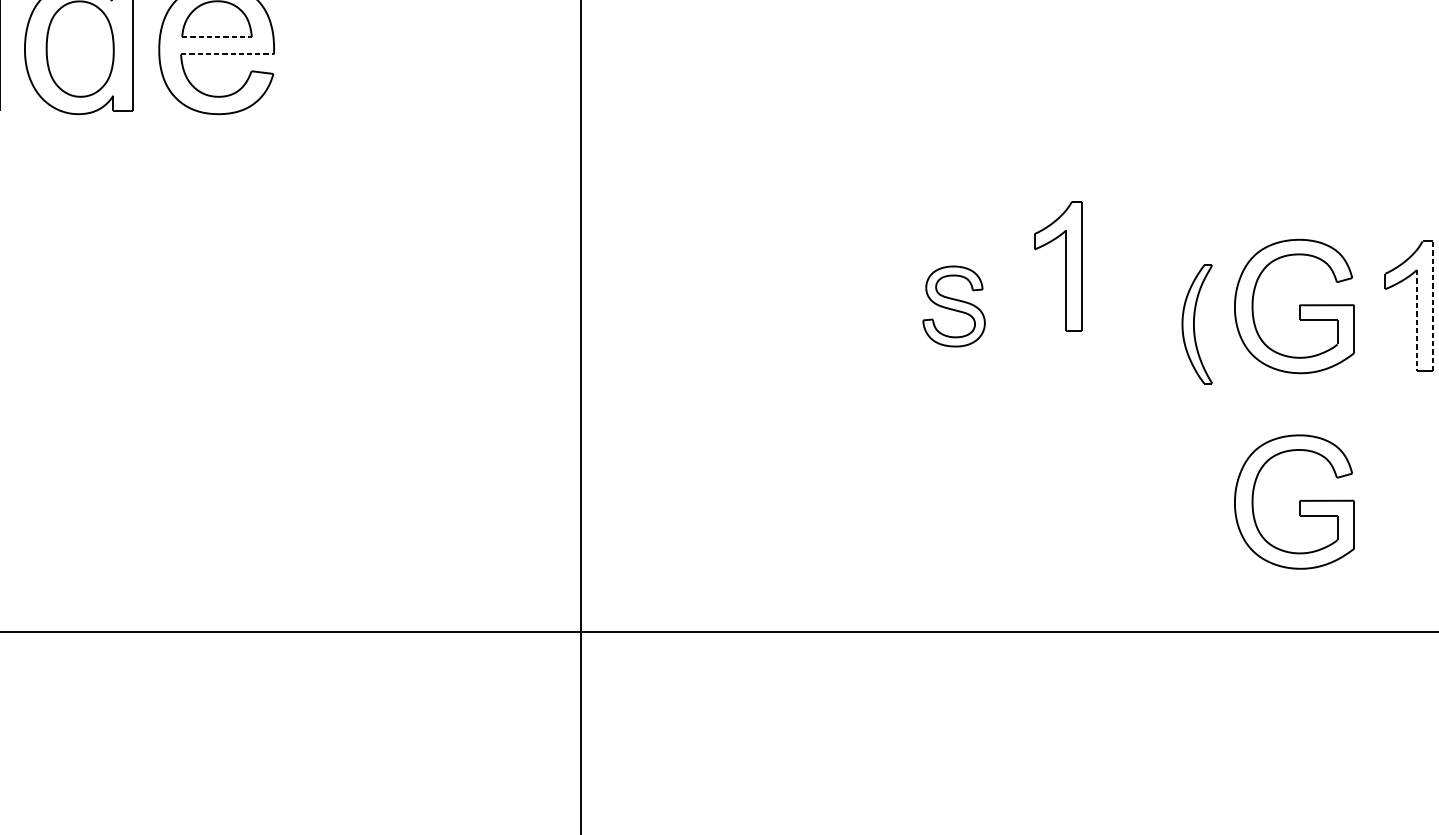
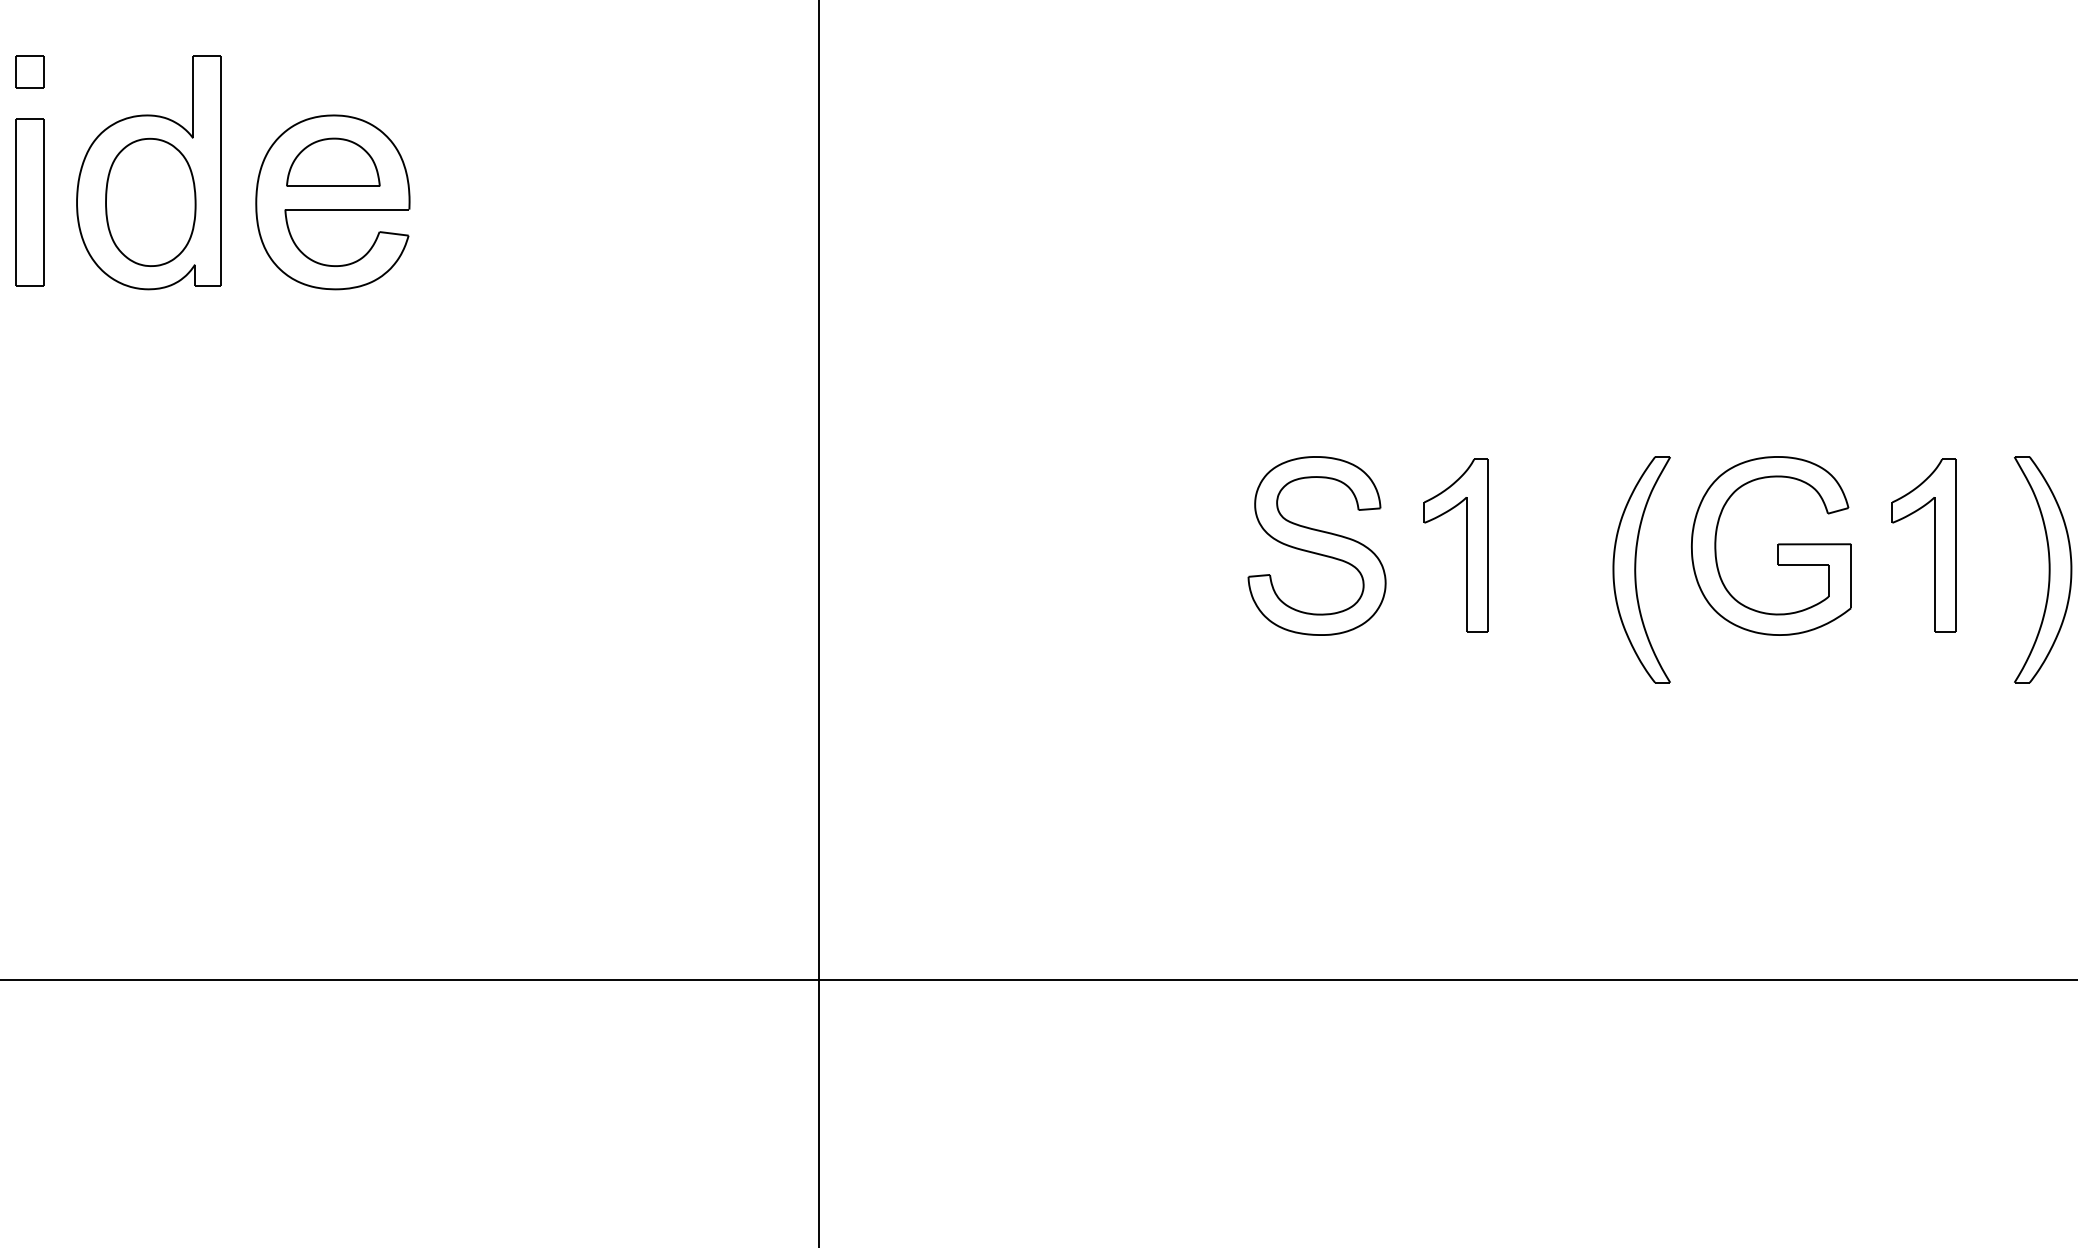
line: (217, 37) -> (333, 186), dashed -> solid
line: (227, 54) -> (347, 209), dashed -> solid
part: (1066, 266) -> (1466, 545), moved
part: (953, 306) -> (1316, 545), size x1.67
line: (1432, 306) -> (1955, 545), dashed -> solid
line: (1416, 321) -> (1934, 565), dashed -> solid
part: (1197, 324) -> (1641, 569), size x1.43
part: (1294, 501) -> (1771, 806), removed

